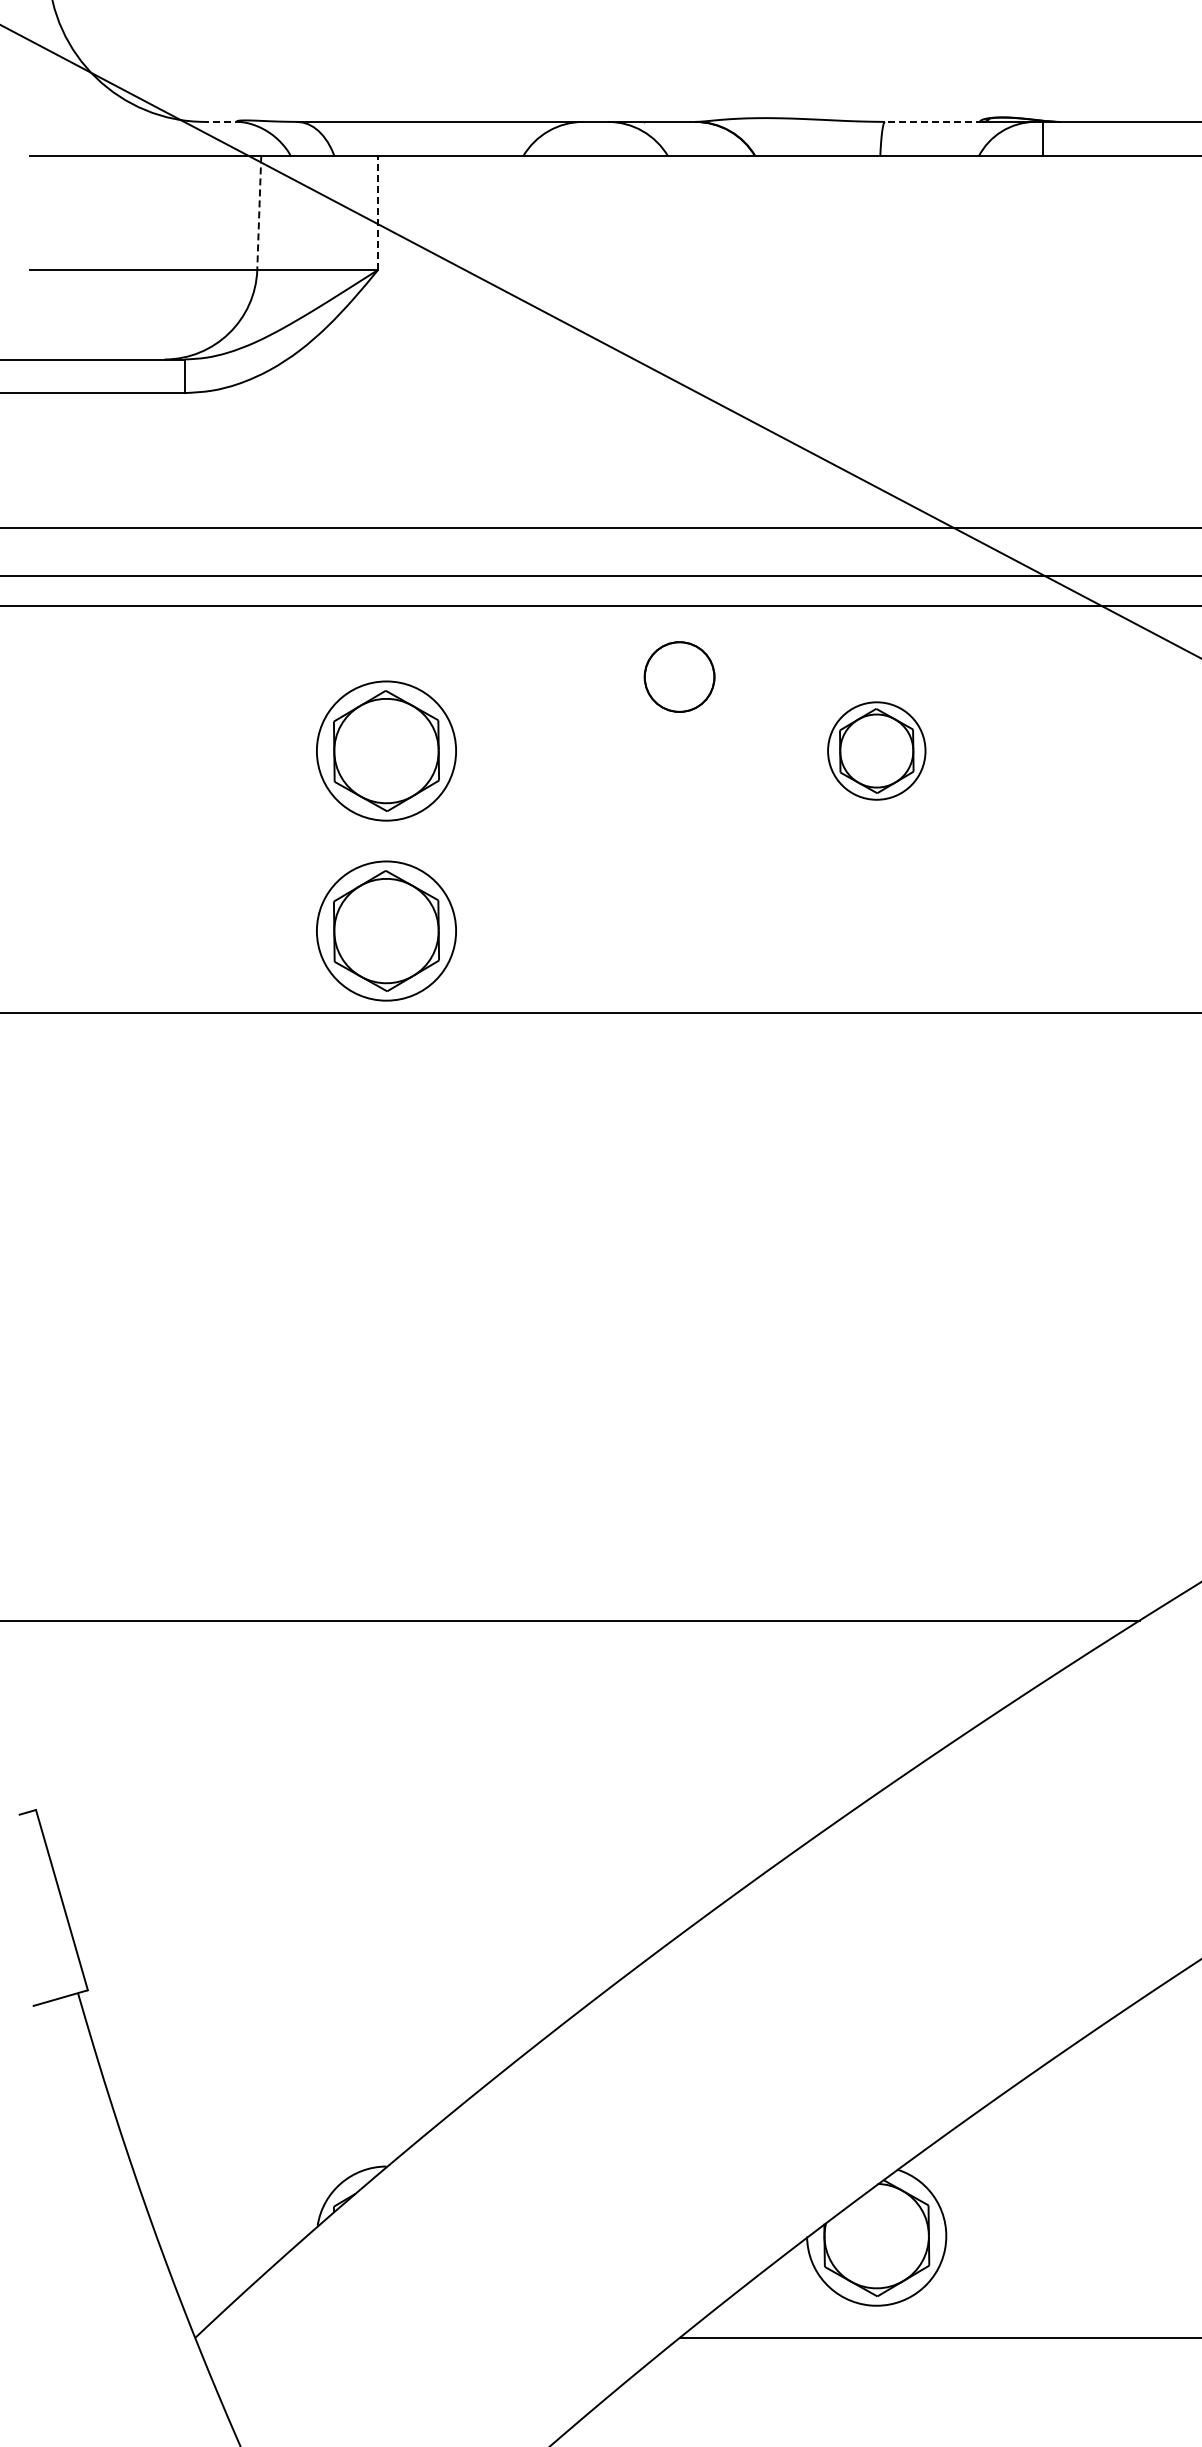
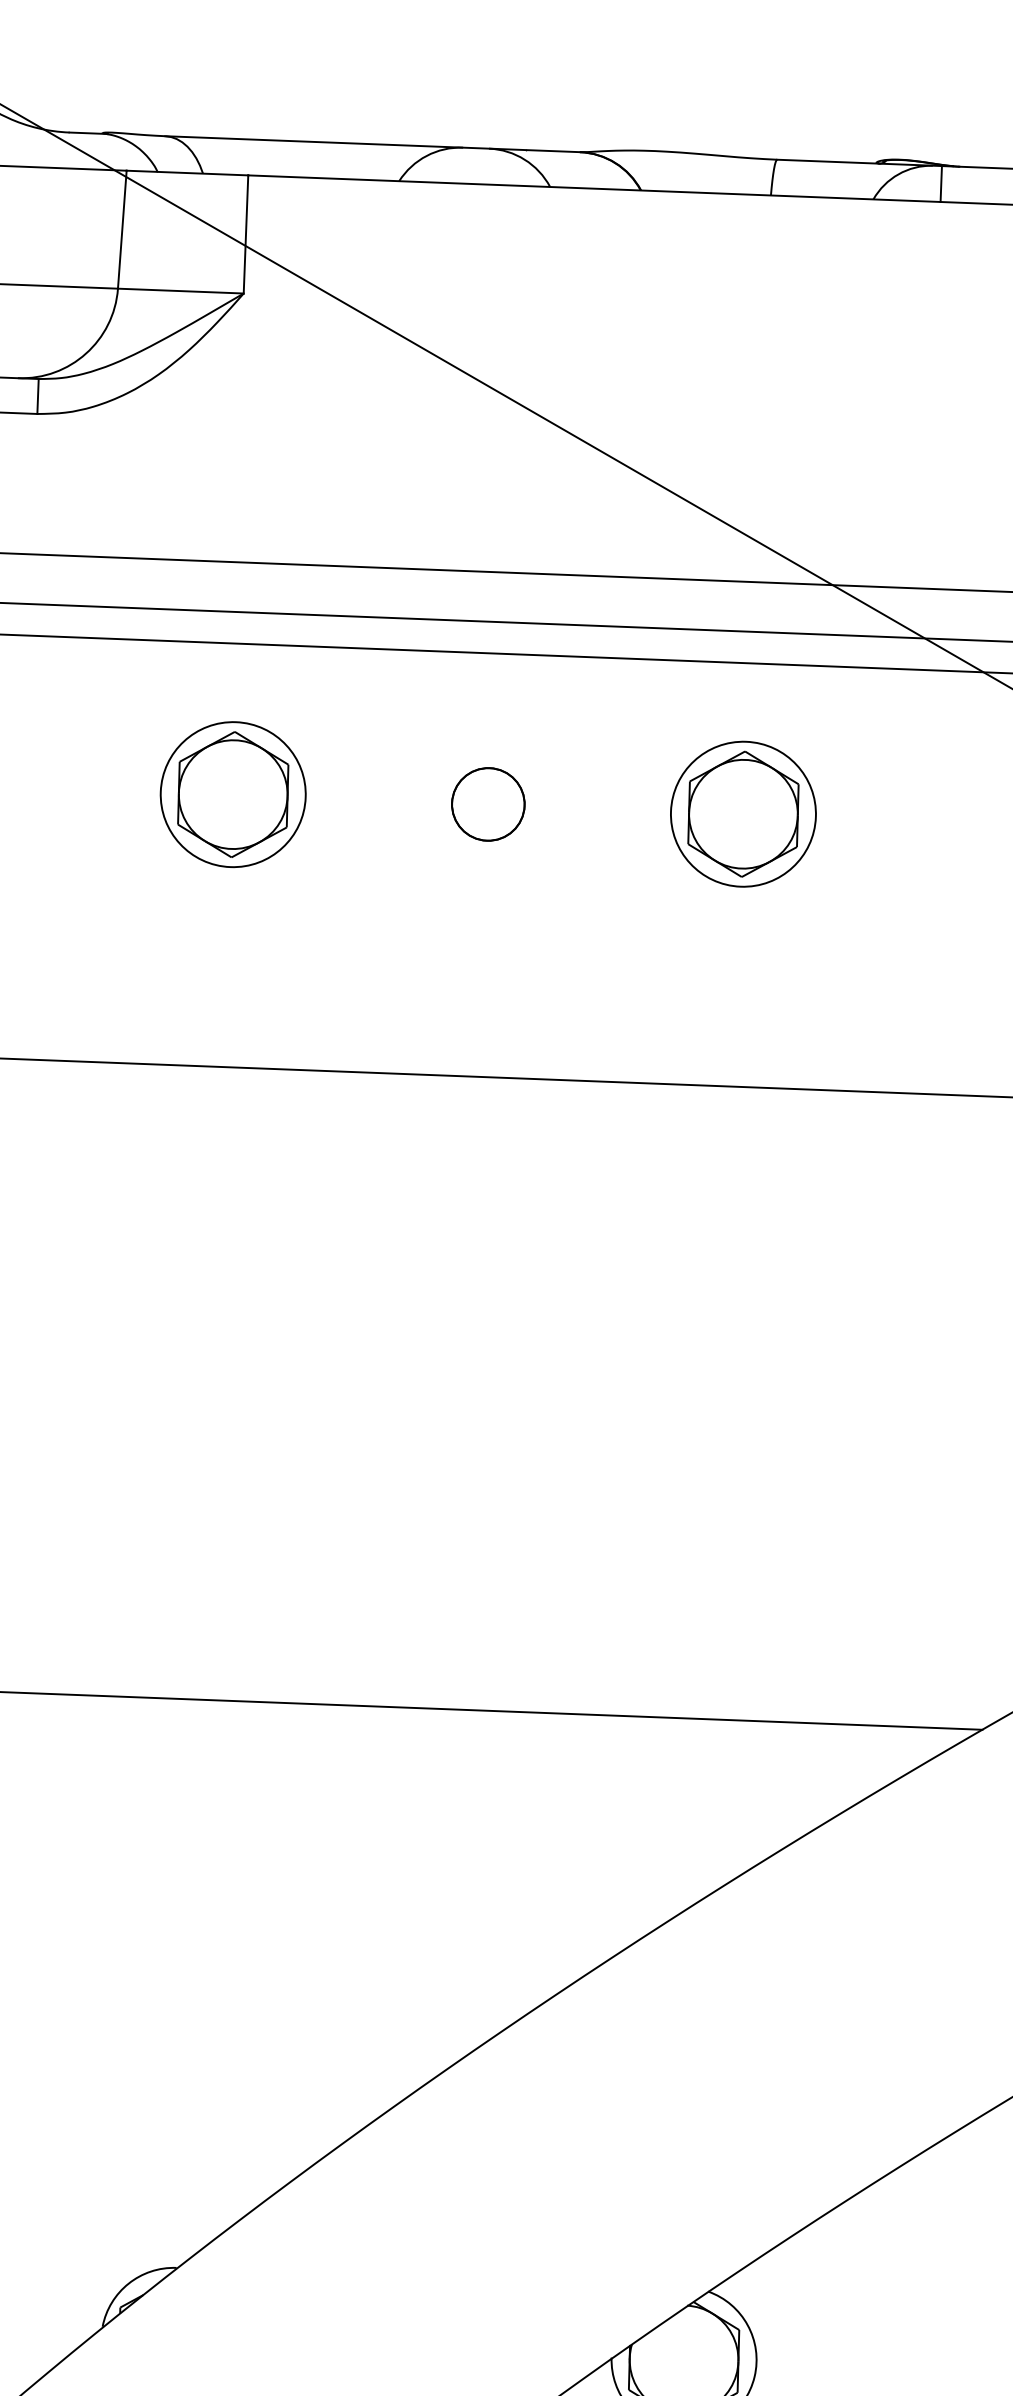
line: (222, 121) -> (87, 132), dashed -> solid
line: (933, 121) -> (827, 161), dashed -> solid
line: (259, 213) -> (122, 230), dashed -> solid
line: (378, 213) -> (246, 234), dashed -> solid
part: (679, 676) -> (488, 803), moved
part: (876, 750) -> (743, 813), size x1.43
part: (386, 930) -> (226, 981), removed

